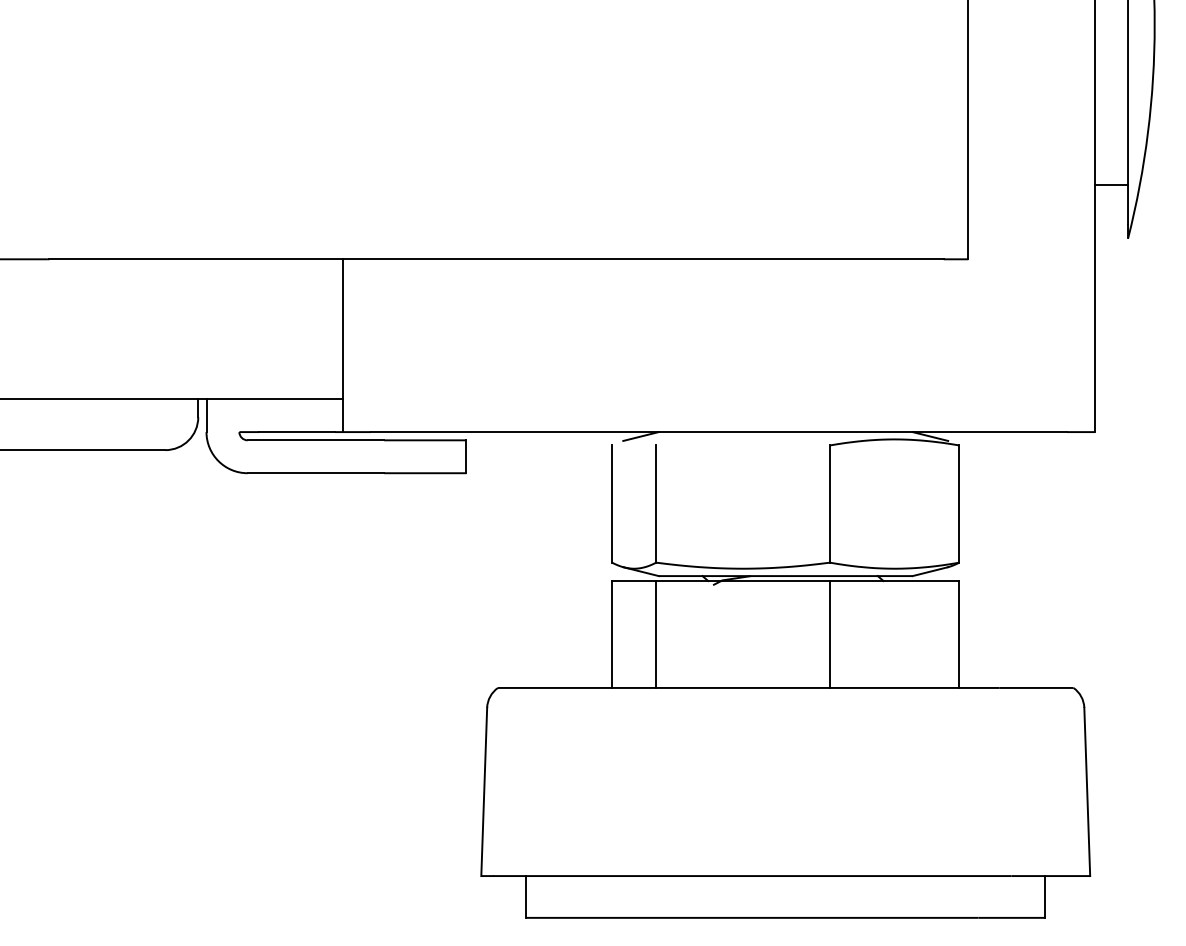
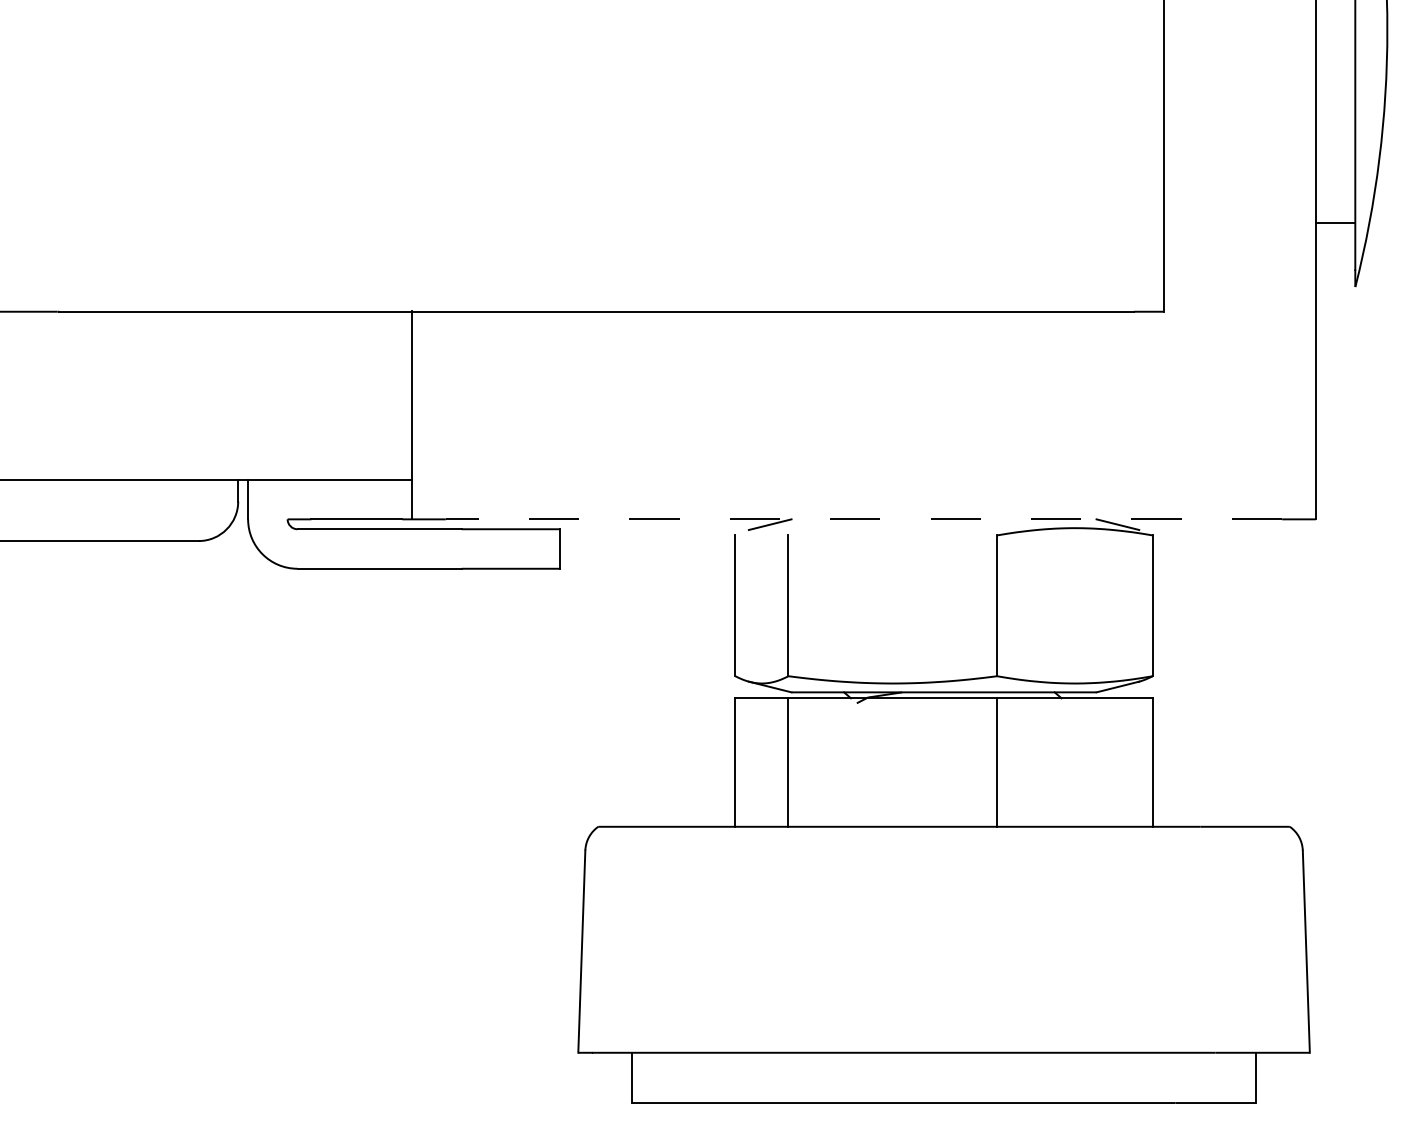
line: (718, 432) -> (863, 519), solid -> dashed

